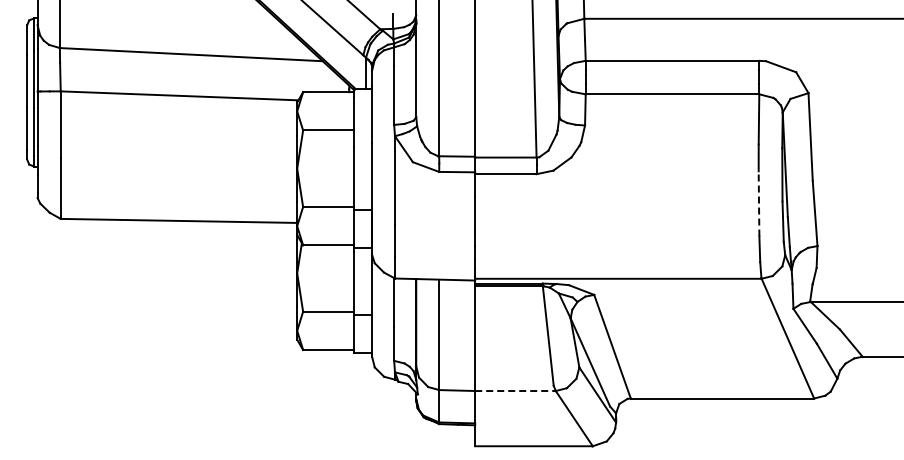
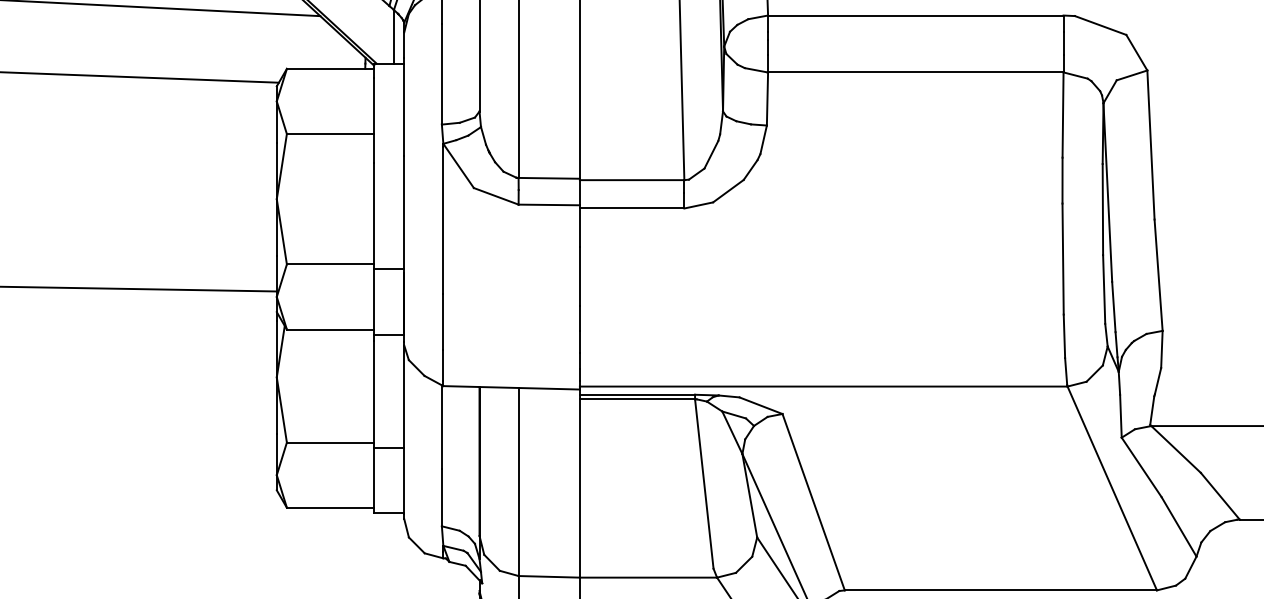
line: (759, 203) -> (1063, 258), dashed -> solid
line: (515, 391) -> (648, 578), dashed -> solid

